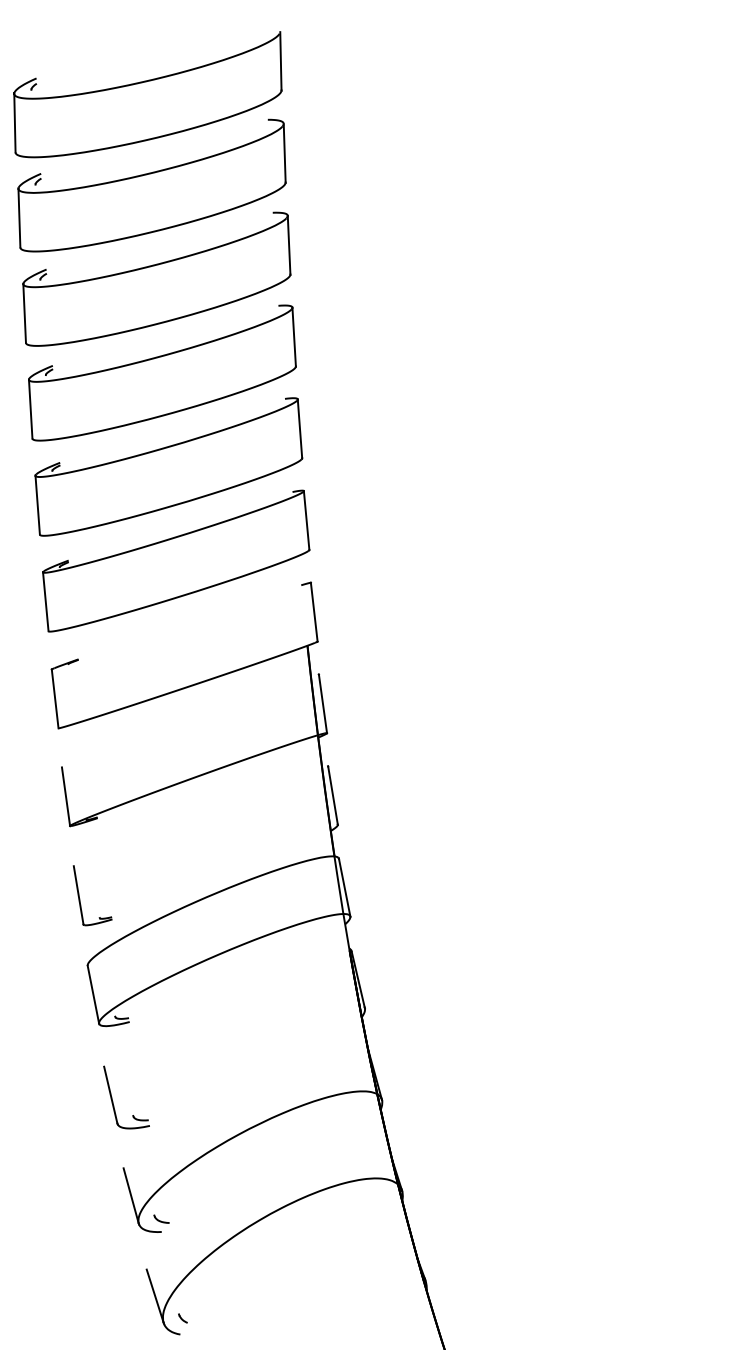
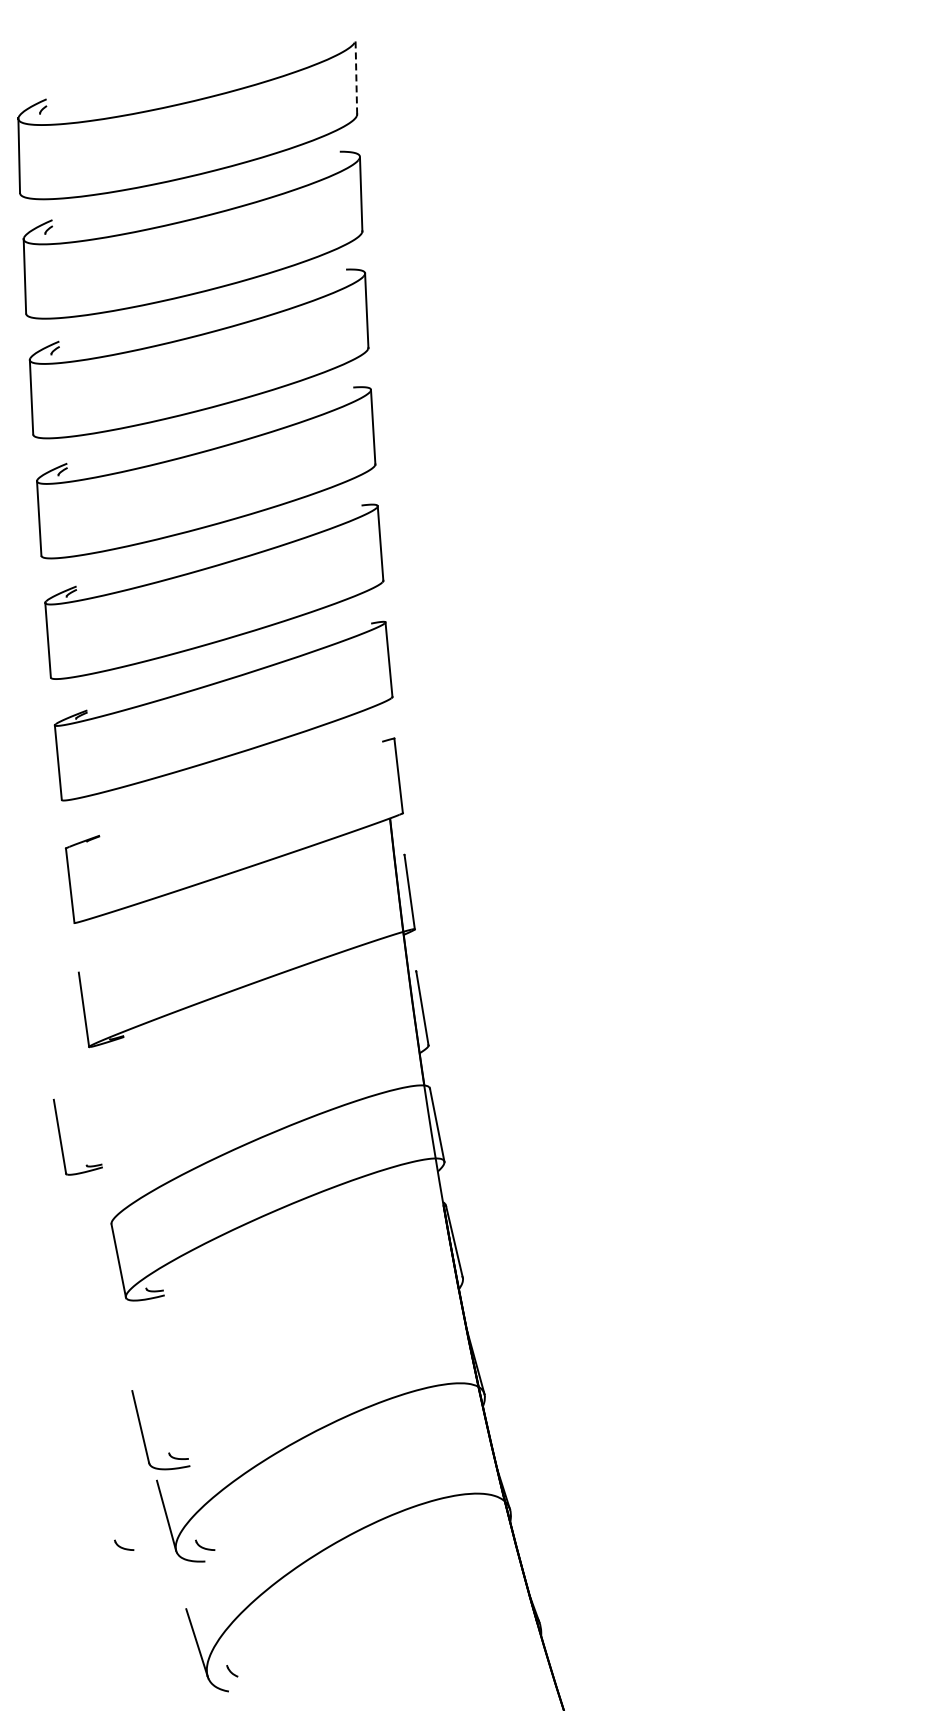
line: (281, 61) -> (356, 77), solid -> dashed
part: (79, 896) -> (61, 1138), moved
part: (112, 1100) -> (143, 1433), moved
part: (97, 1218) -> (124, 1544), added

